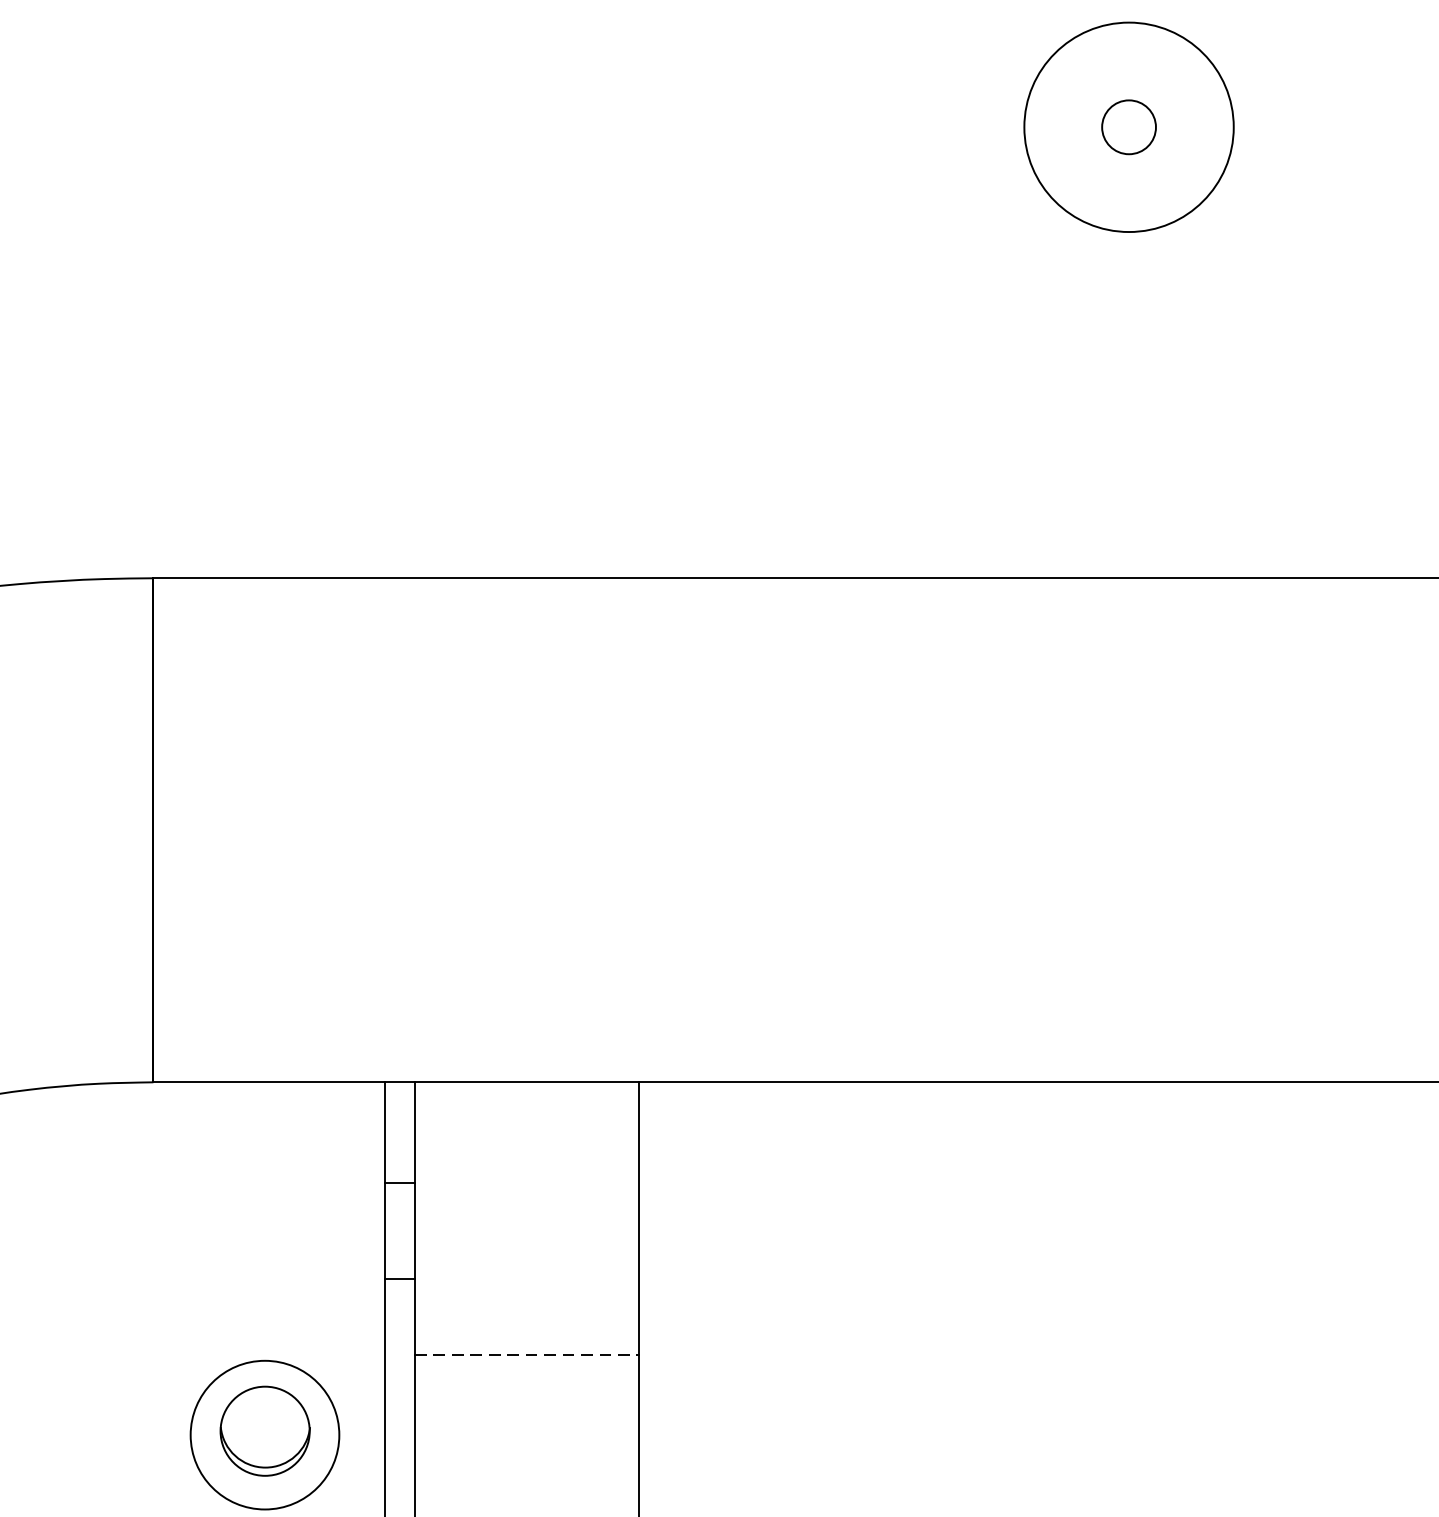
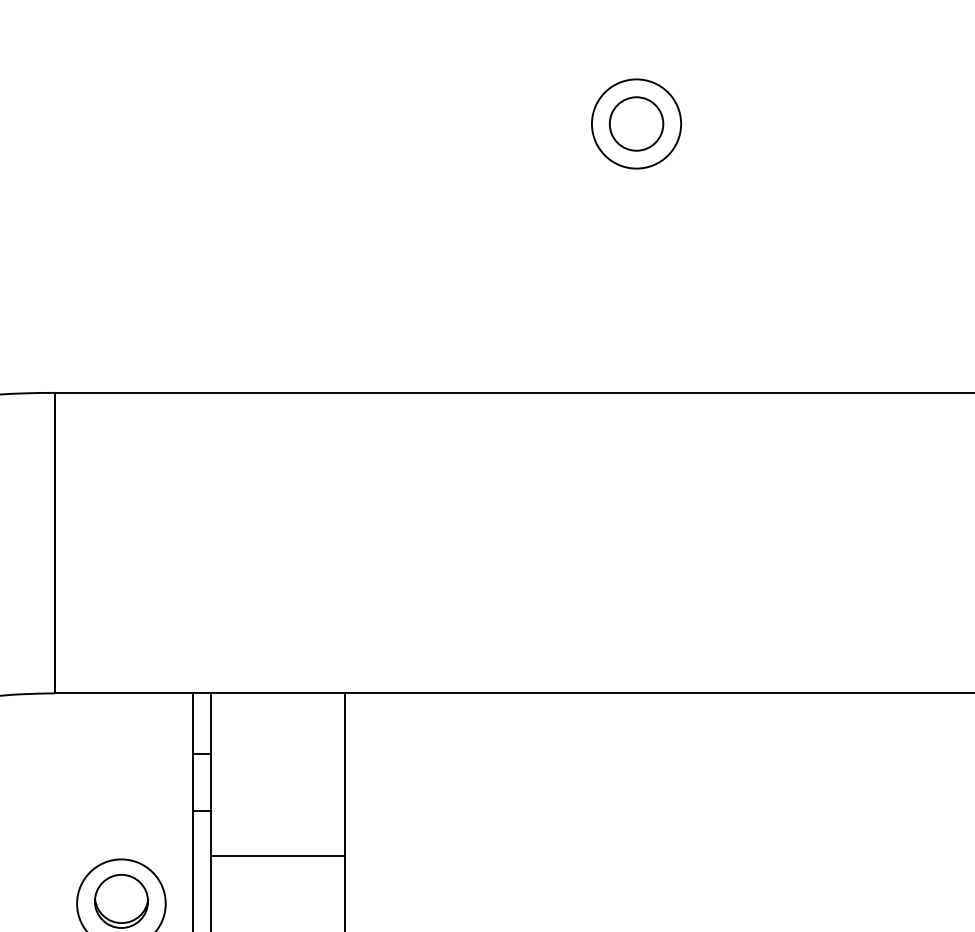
circle: (1128, 126) -> (636, 123), size x0.71
circle: (1128, 126) -> (636, 123), size x1.67
line: (526, 1354) -> (277, 855), dashed -> solid

